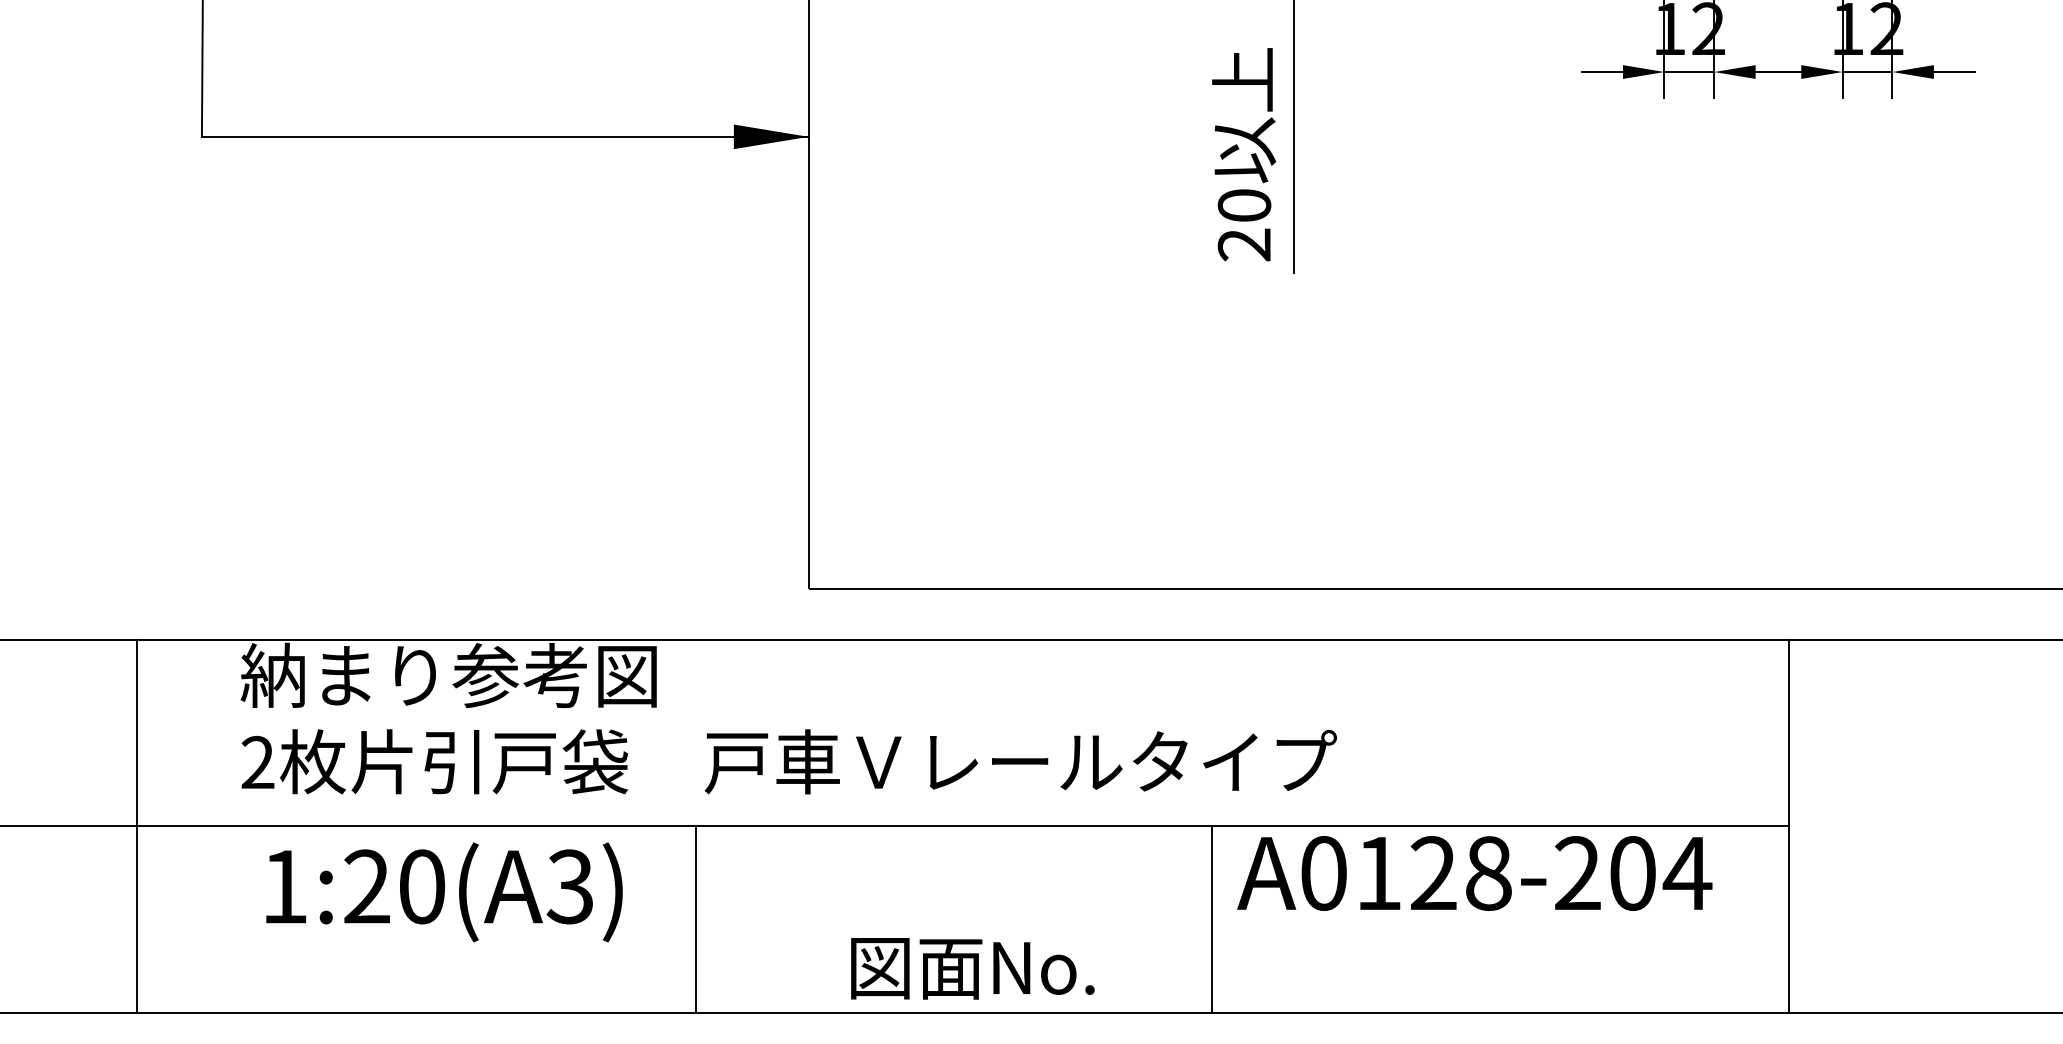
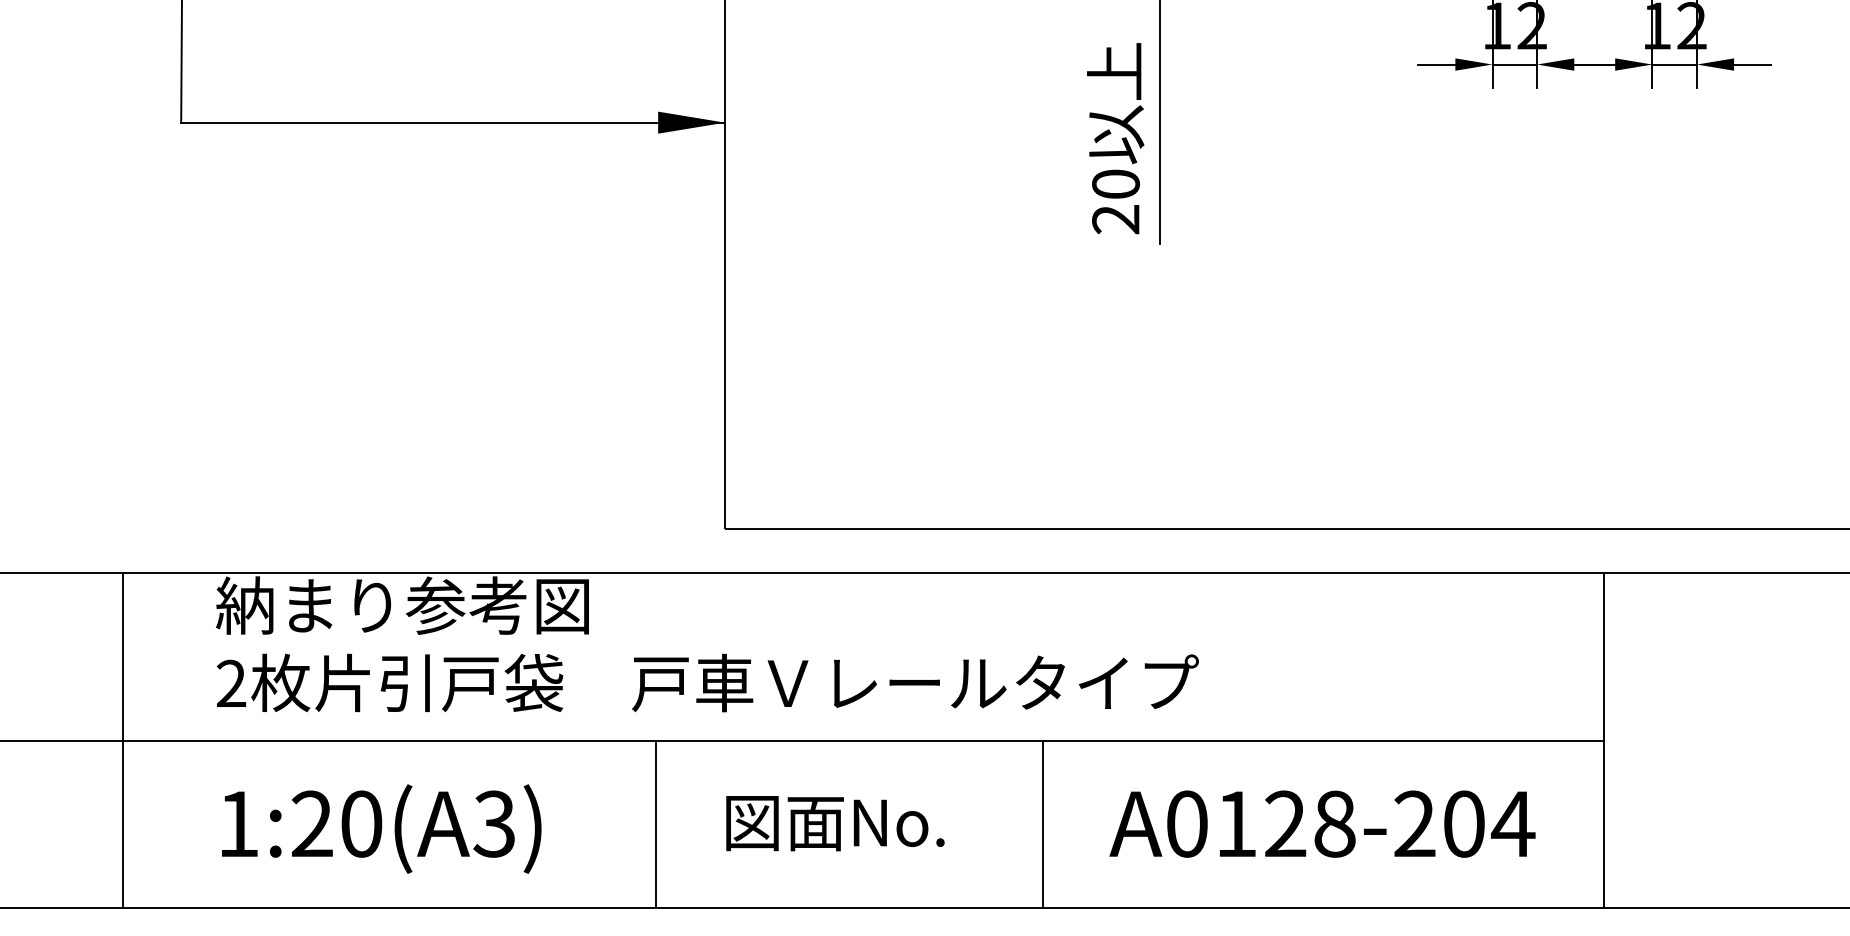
text: (1474, 872) -> (1322, 823), moved
text: (444, 891) -> (381, 828), moved
line: (695, 918) -> (655, 823), moved
line: (1211, 918) -> (1042, 823), moved
text: (972, 968) -> (835, 823), moved

